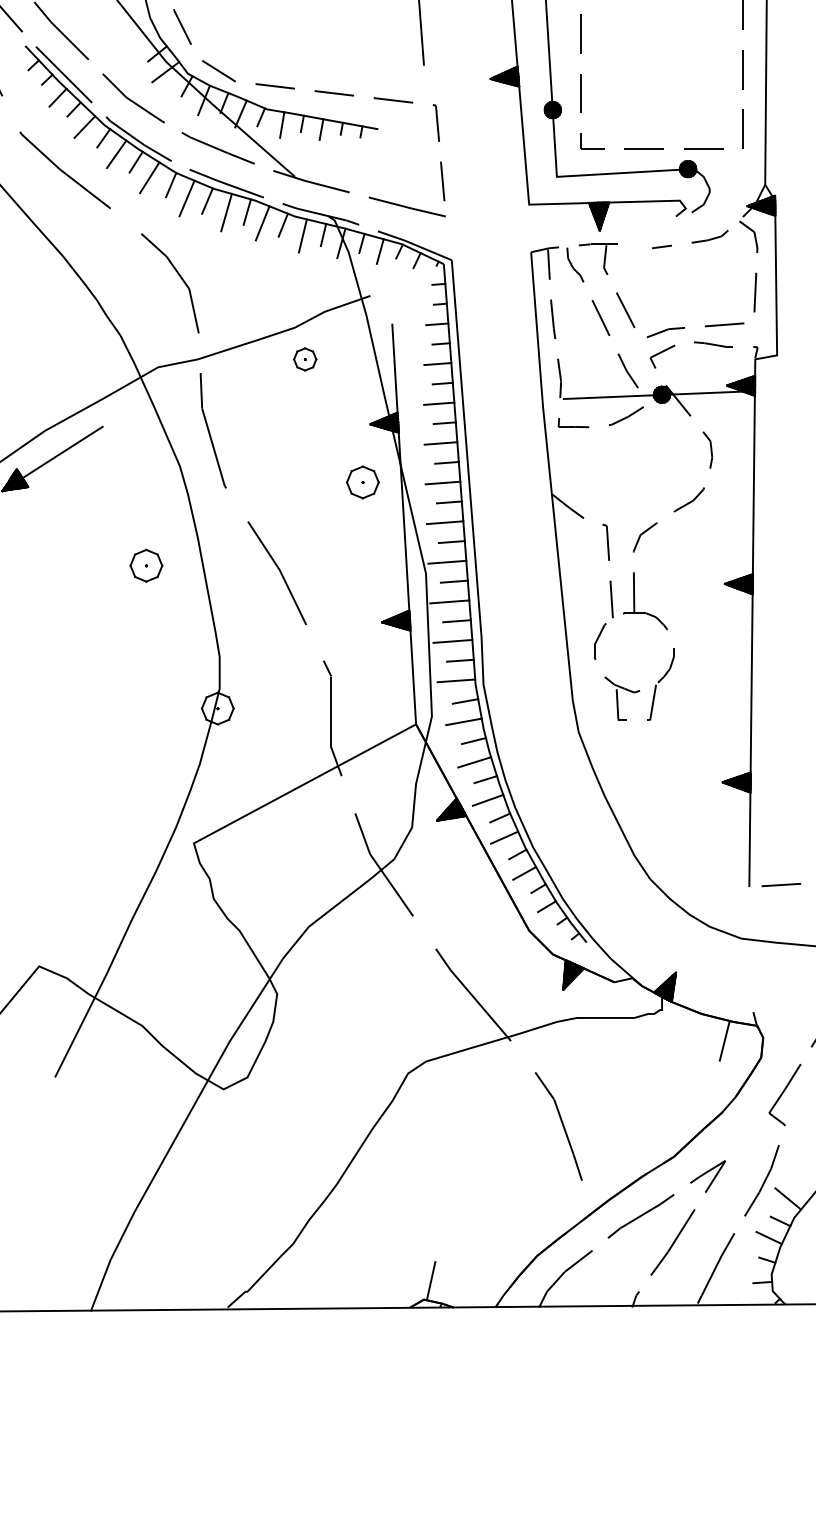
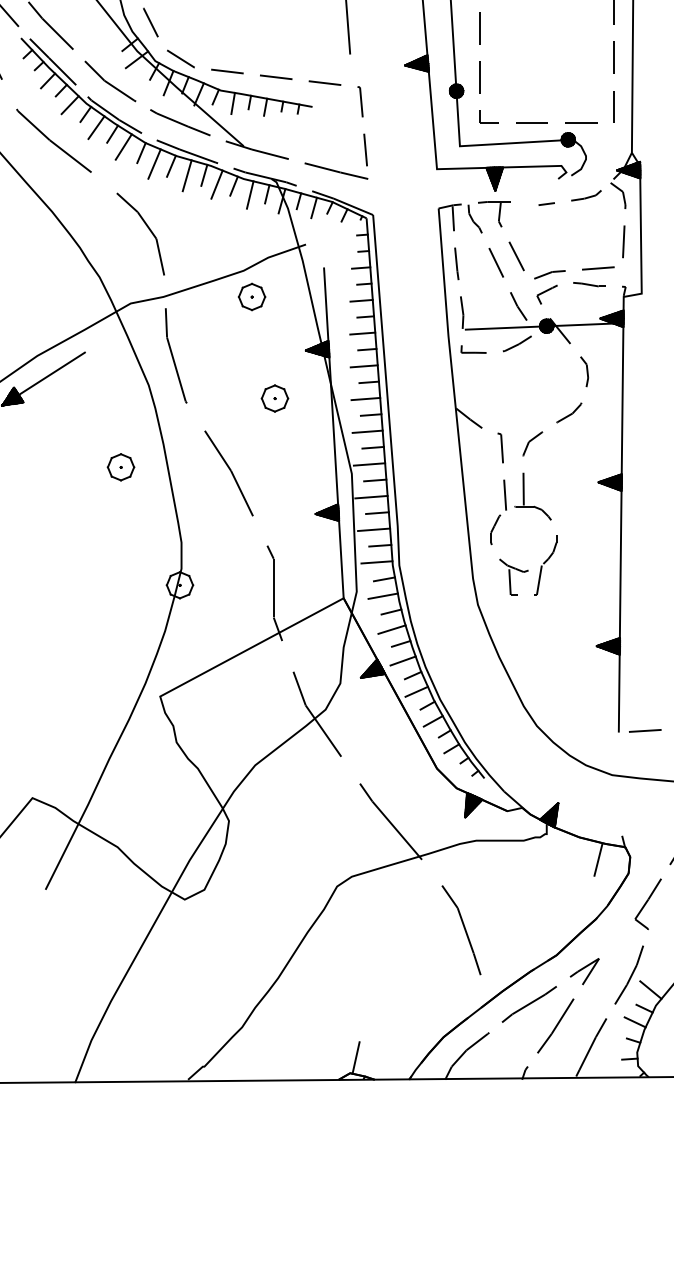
part: (305, 359) -> (252, 297), size x1.43
part: (362, 482) -> (274, 398), moved

